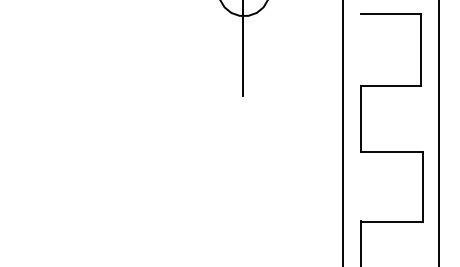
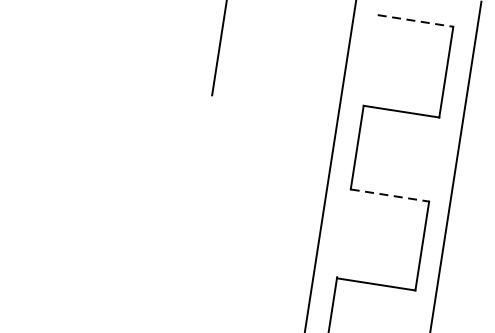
line: (390, 14) -> (415, 21), solid -> dashed
line: (391, 151) -> (389, 195), solid -> dashed

